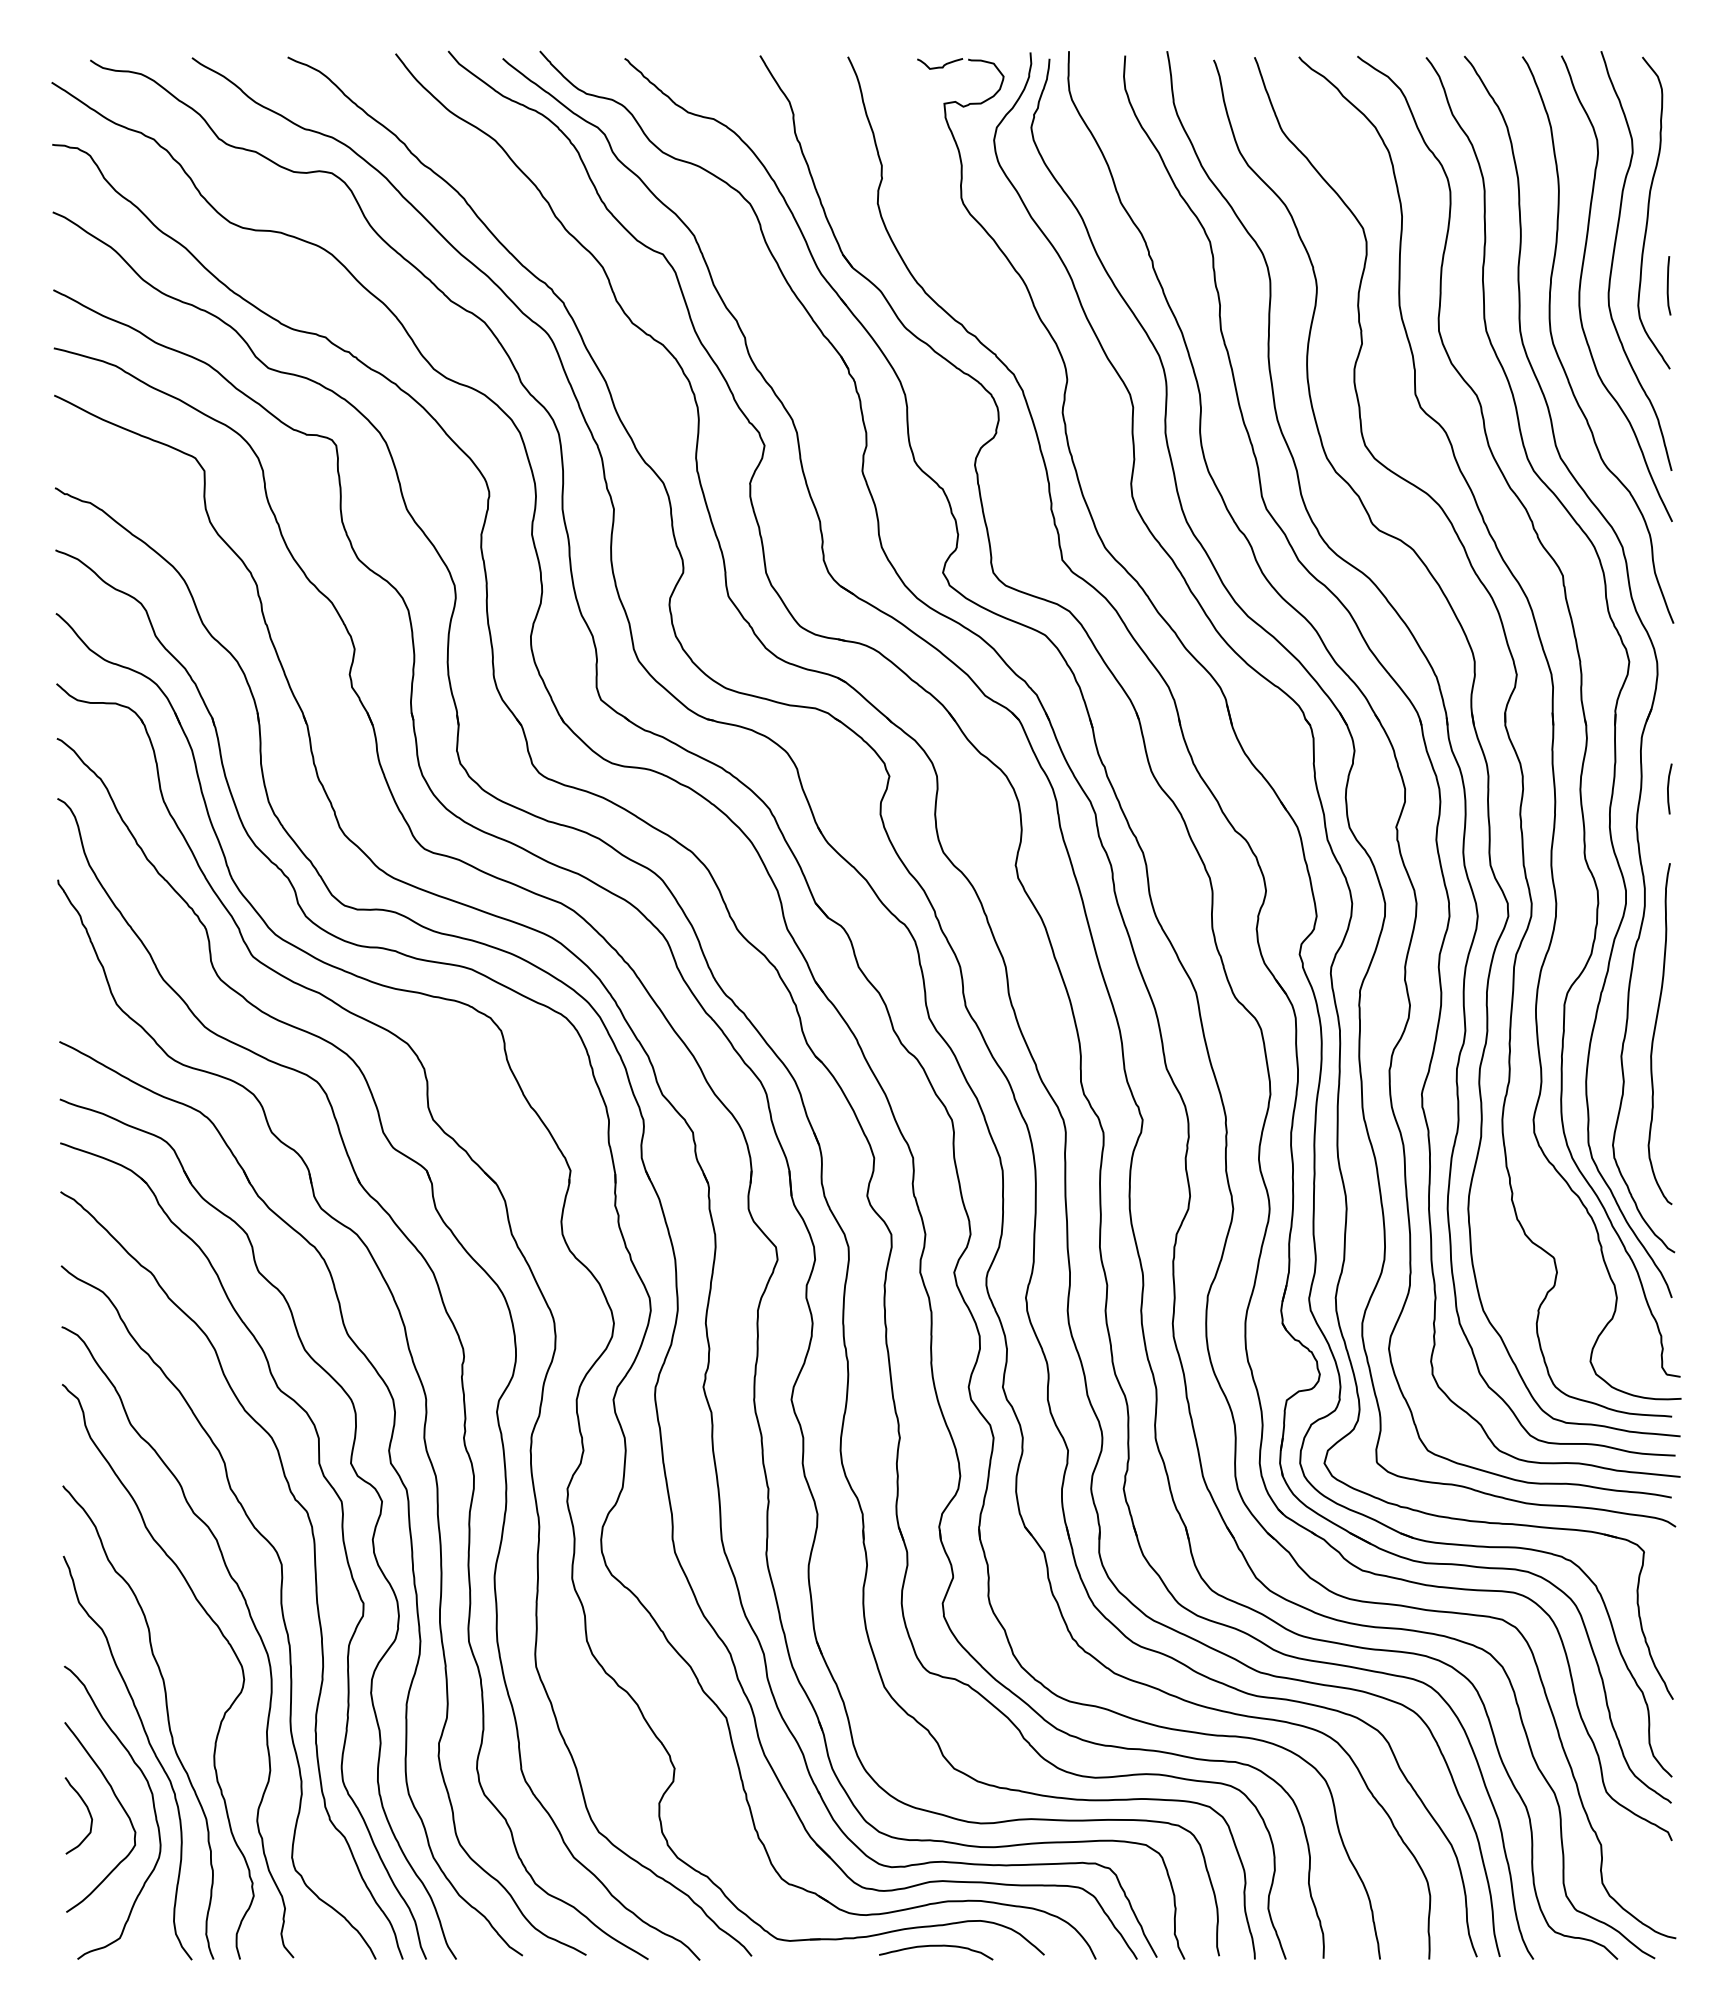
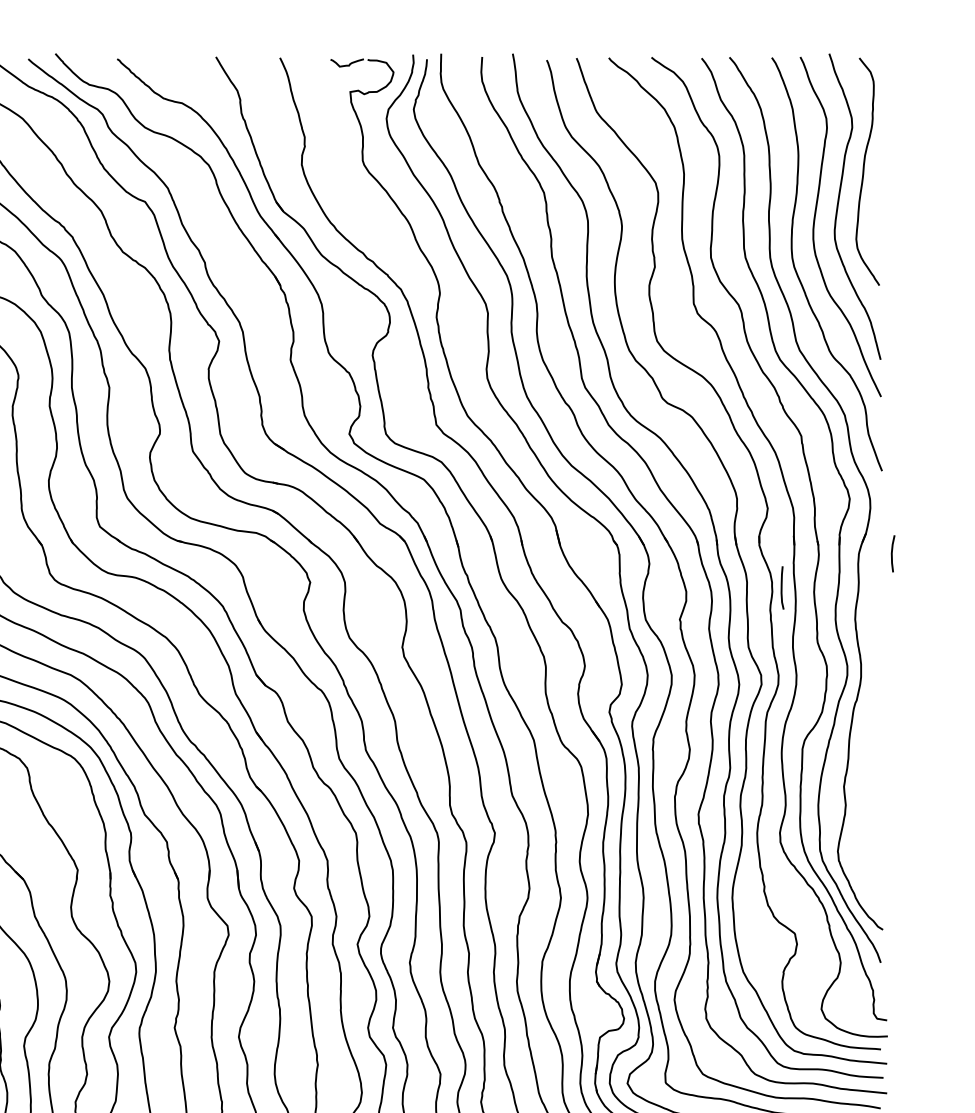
curve: (1668, 285) -> (782, 587), moved
line: (1668, 788) -> (892, 553), moved
curve: (1655, 1032) -> (868, 769), removed

